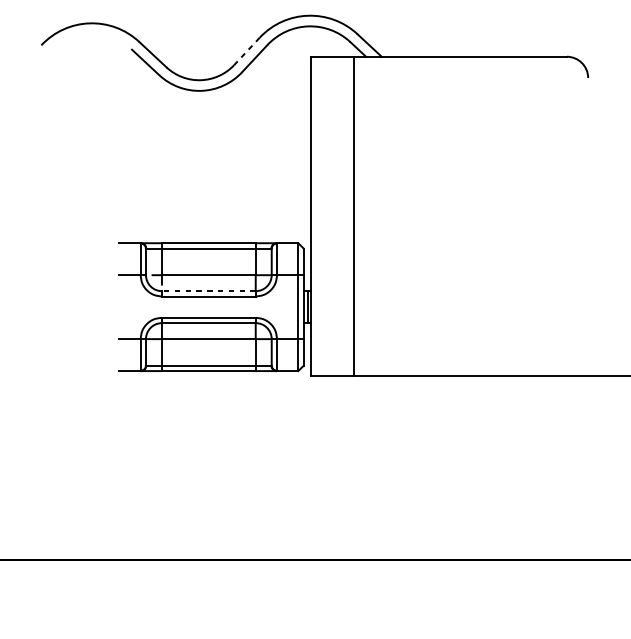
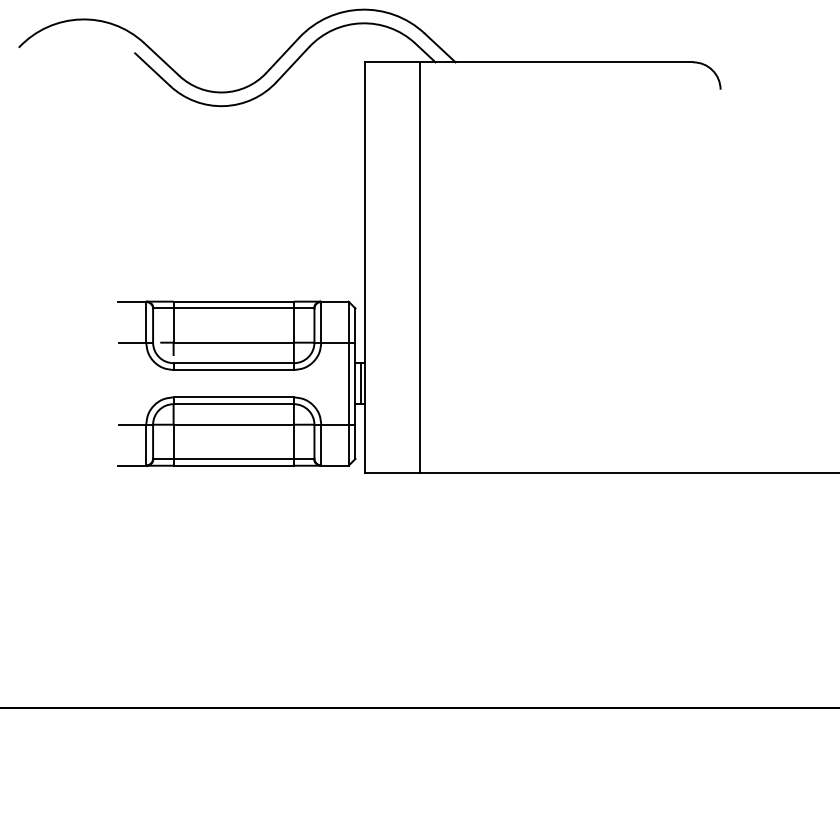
line: (246, 51) -> (282, 55), dashed -> solid
line: (208, 291) -> (233, 363), dashed -> solid

